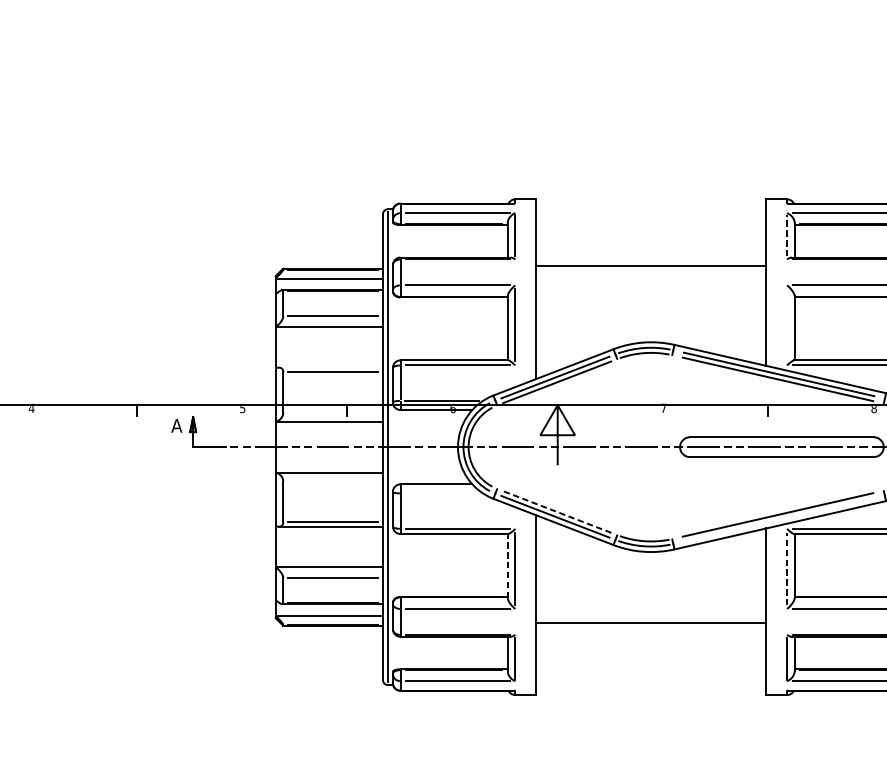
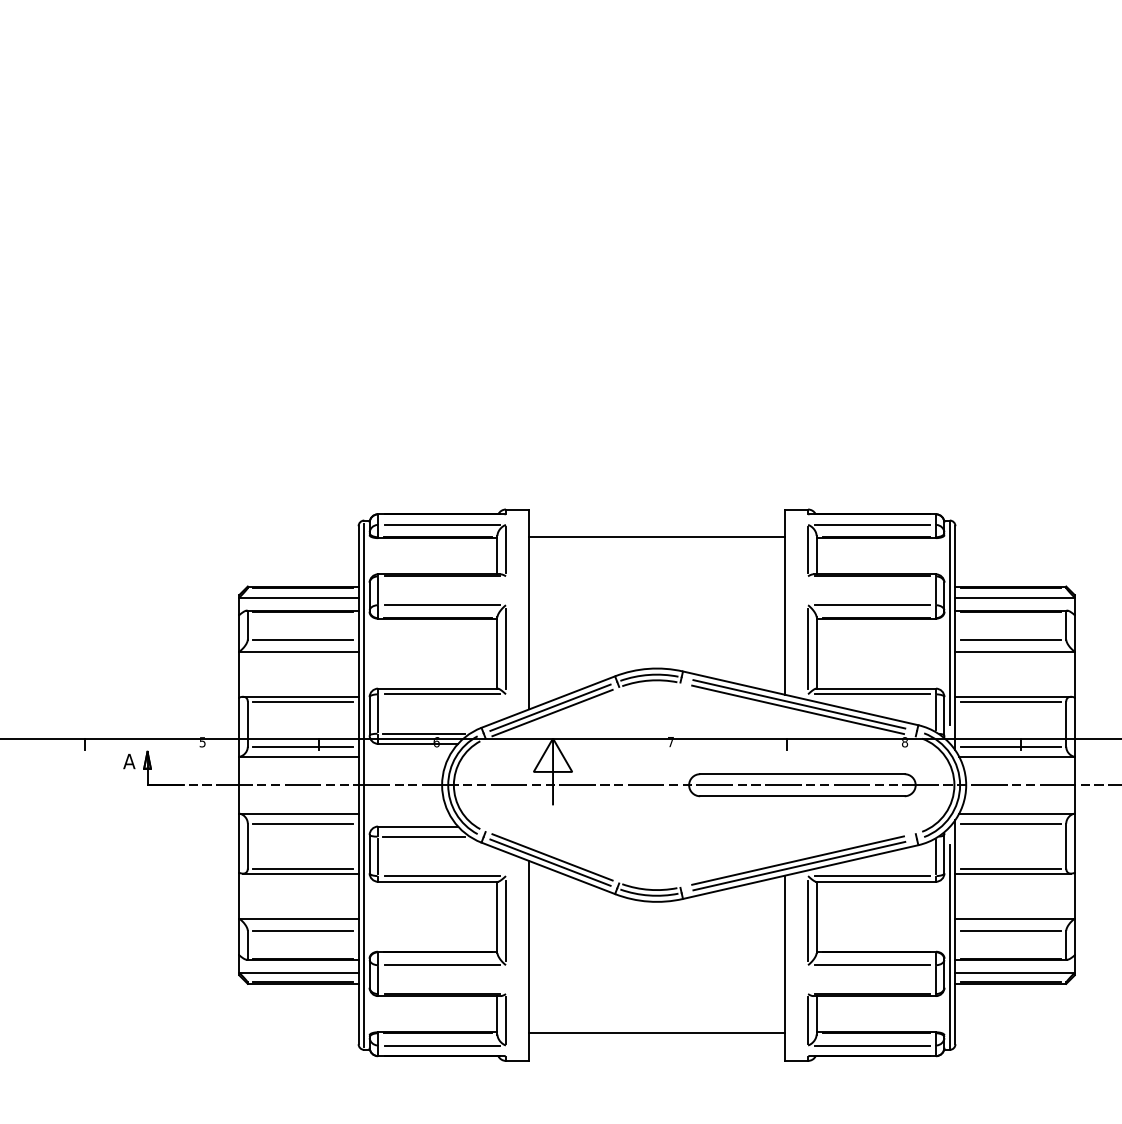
line: (787, 235) -> (808, 549), dashed -> solid
line: (651, 266) -> (657, 537), moved
line: (787, 325) -> (808, 649), added
line: (330, 367) -> (300, 696), added
line: (333, 412) -> (303, 746), added
line: (333, 481) -> (303, 823), added
line: (441, 493) -> (423, 836), added
line: (557, 512) -> (552, 857), dashed -> solid
line: (779, 519) -> (799, 865), added
line: (507, 566) -> (497, 917), dashed -> solid
line: (787, 568) -> (808, 920), dashed -> solid
line: (651, 623) -> (657, 1033), moved

